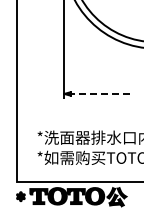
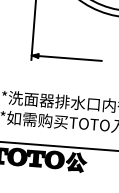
line: (101, 93) -> (68, 57), dashed -> solid

